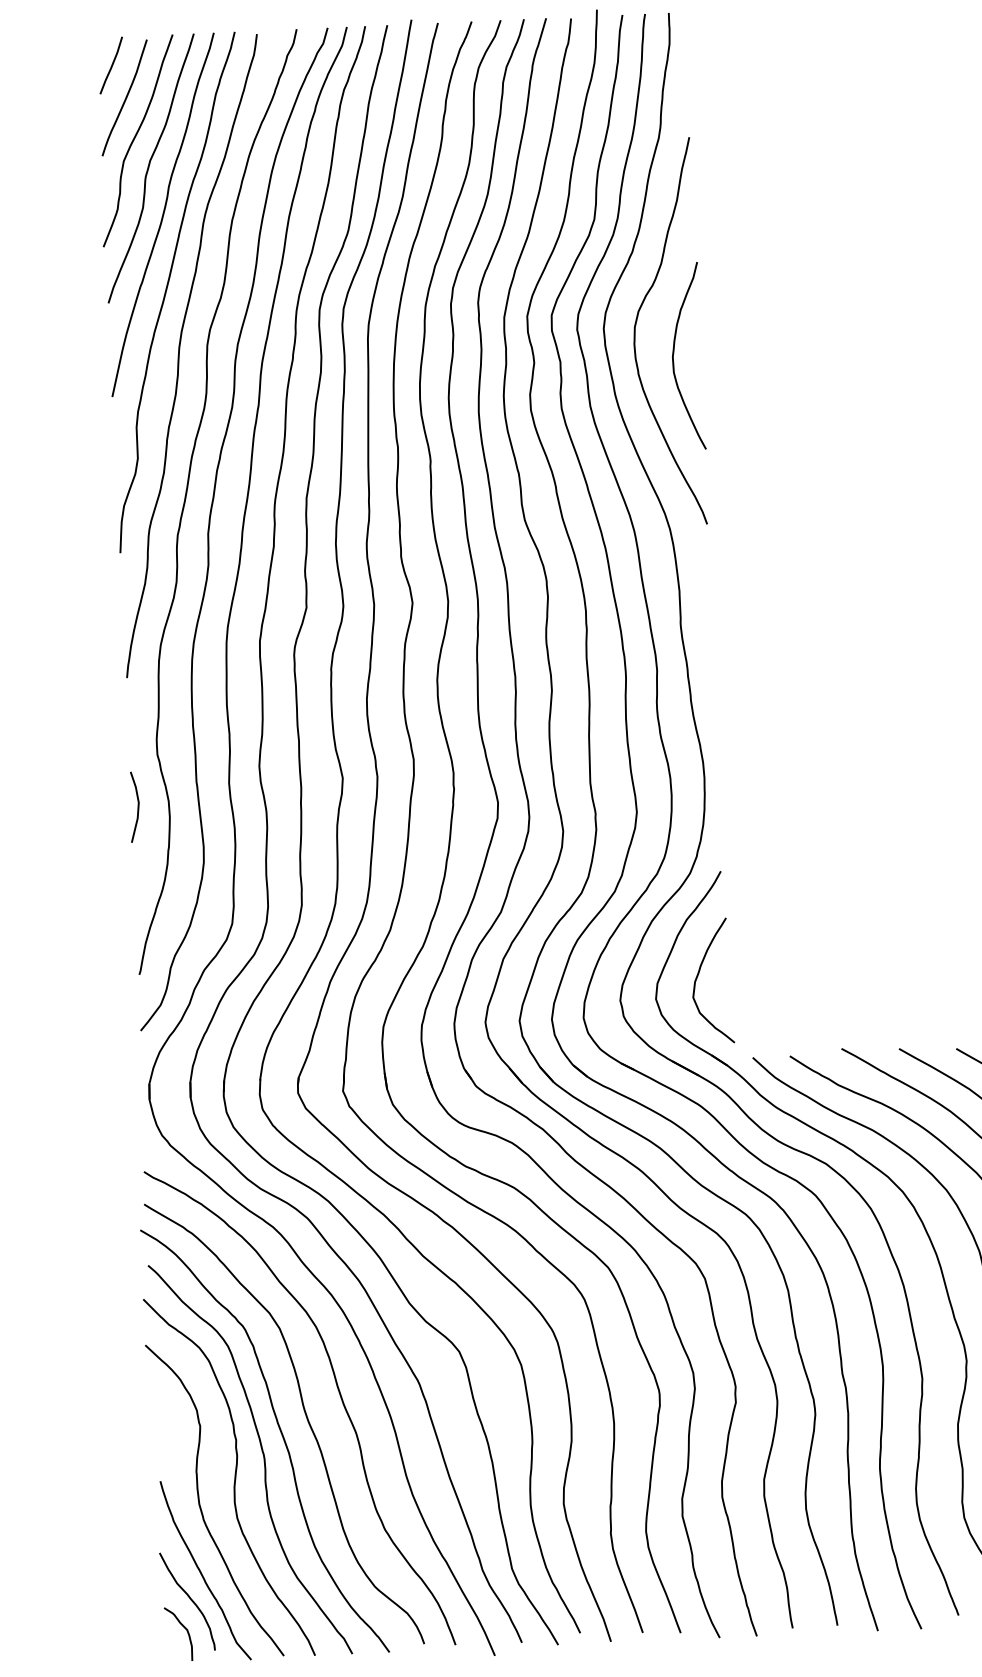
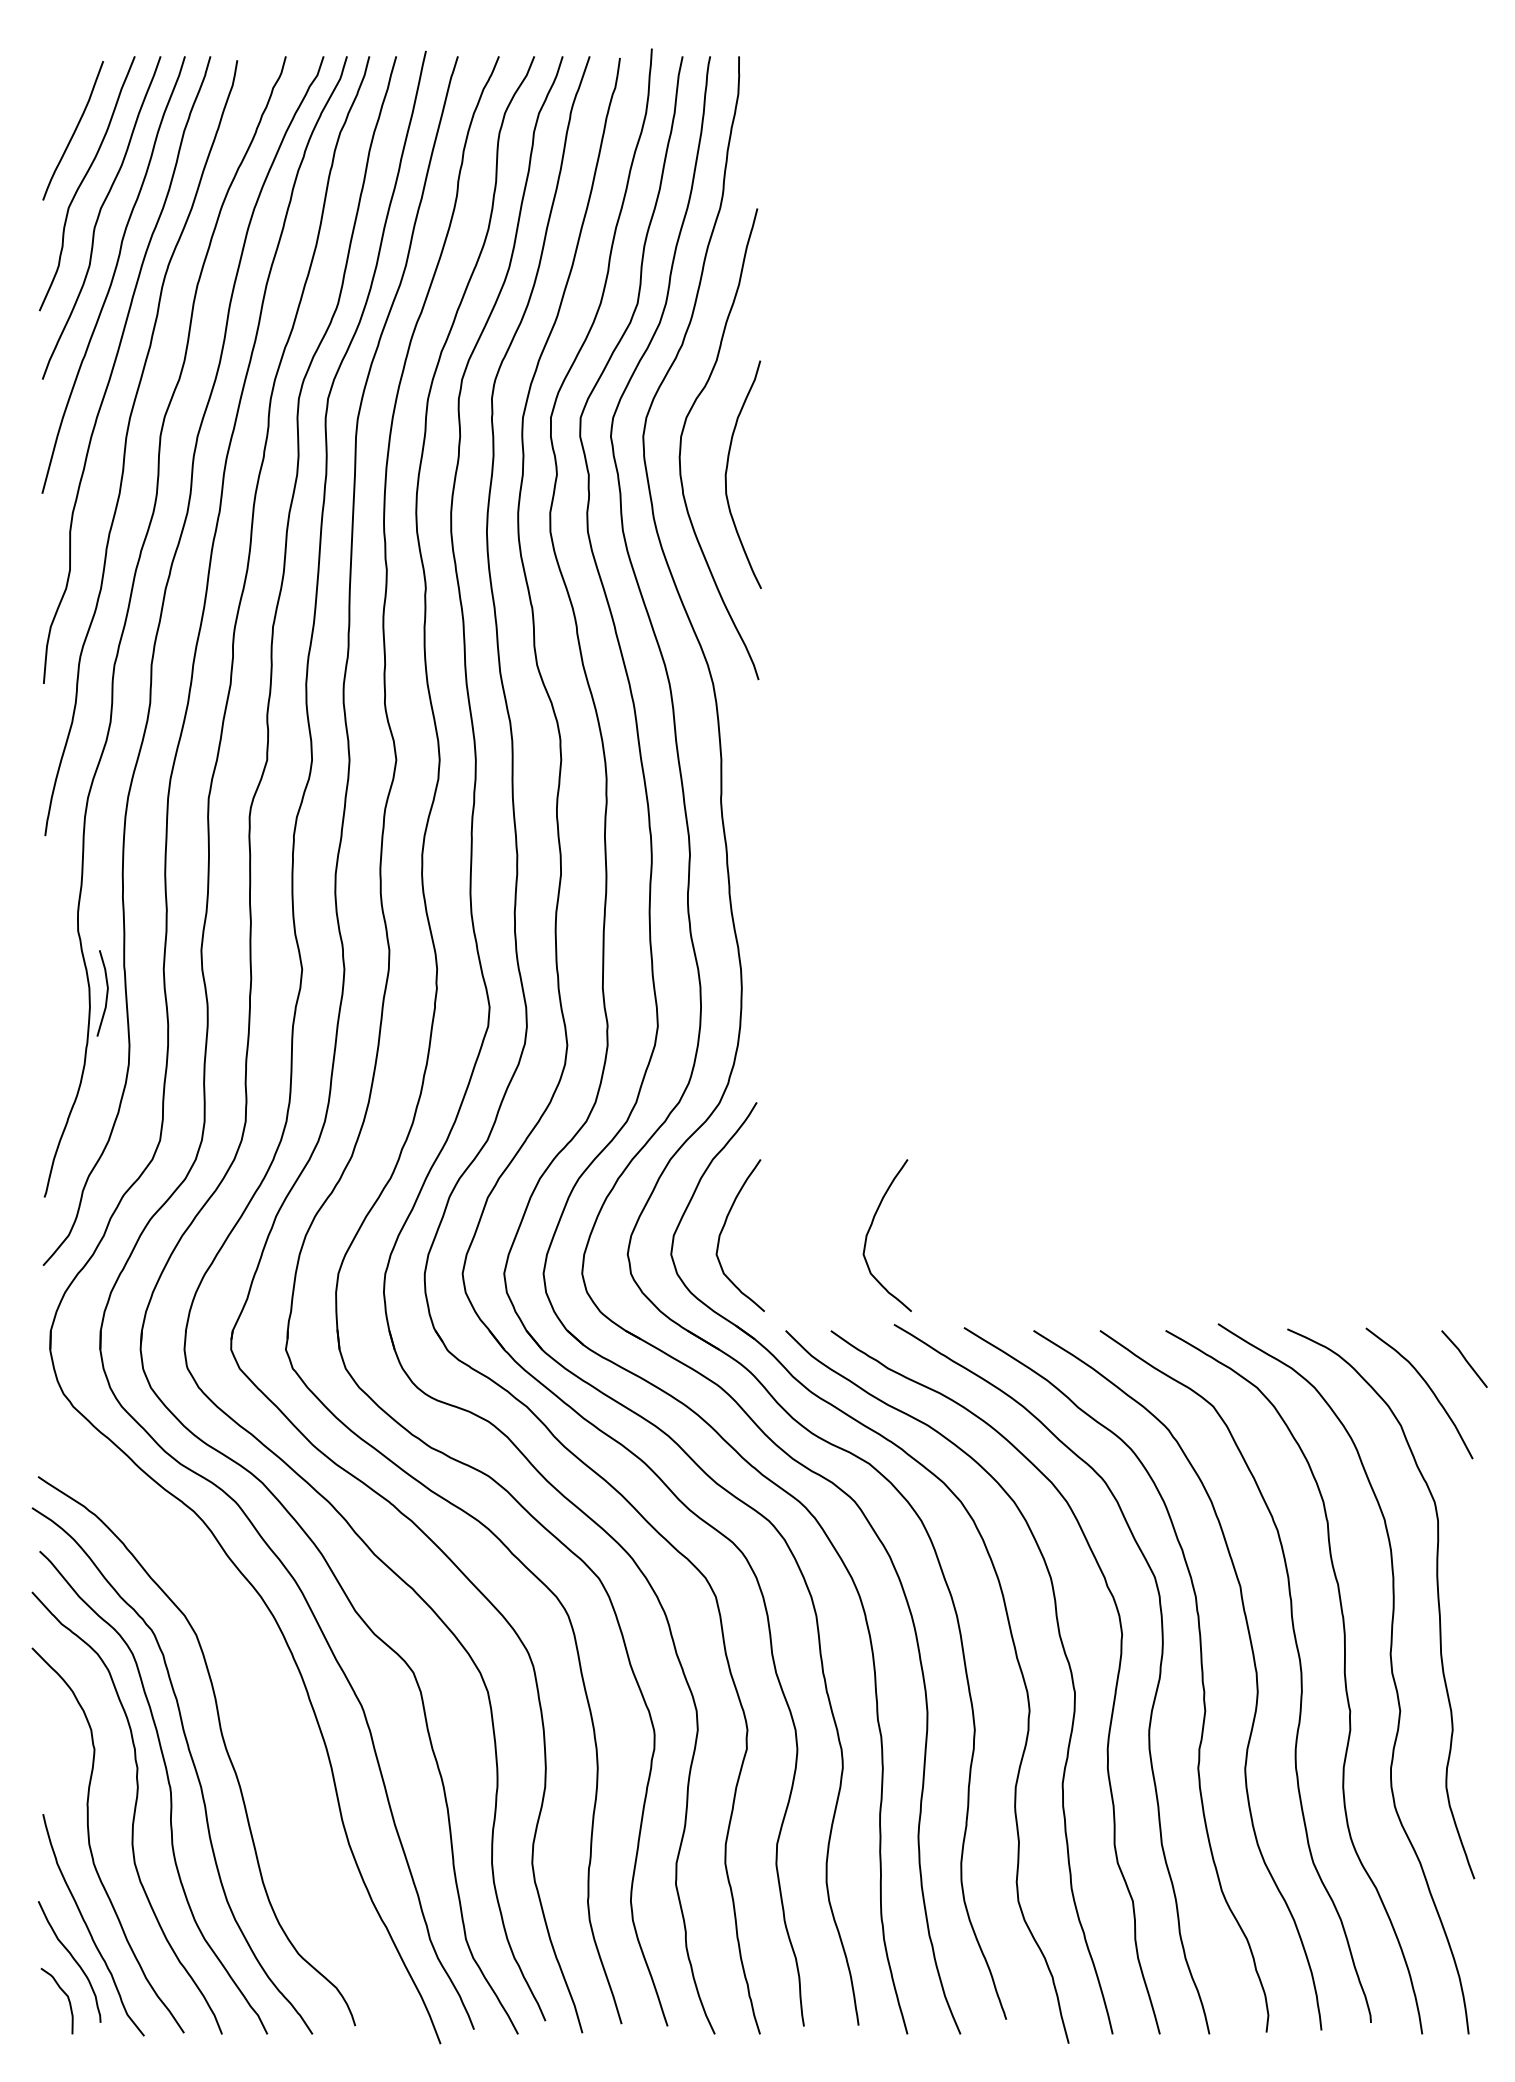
line: (111, 65) -> (58, 90), removed
line: (137, 807) -> (106, 993), moved
curve: (819, 969) -> (871, 1227), added
curve: (338, 1392) -> (264, 1715), removed

